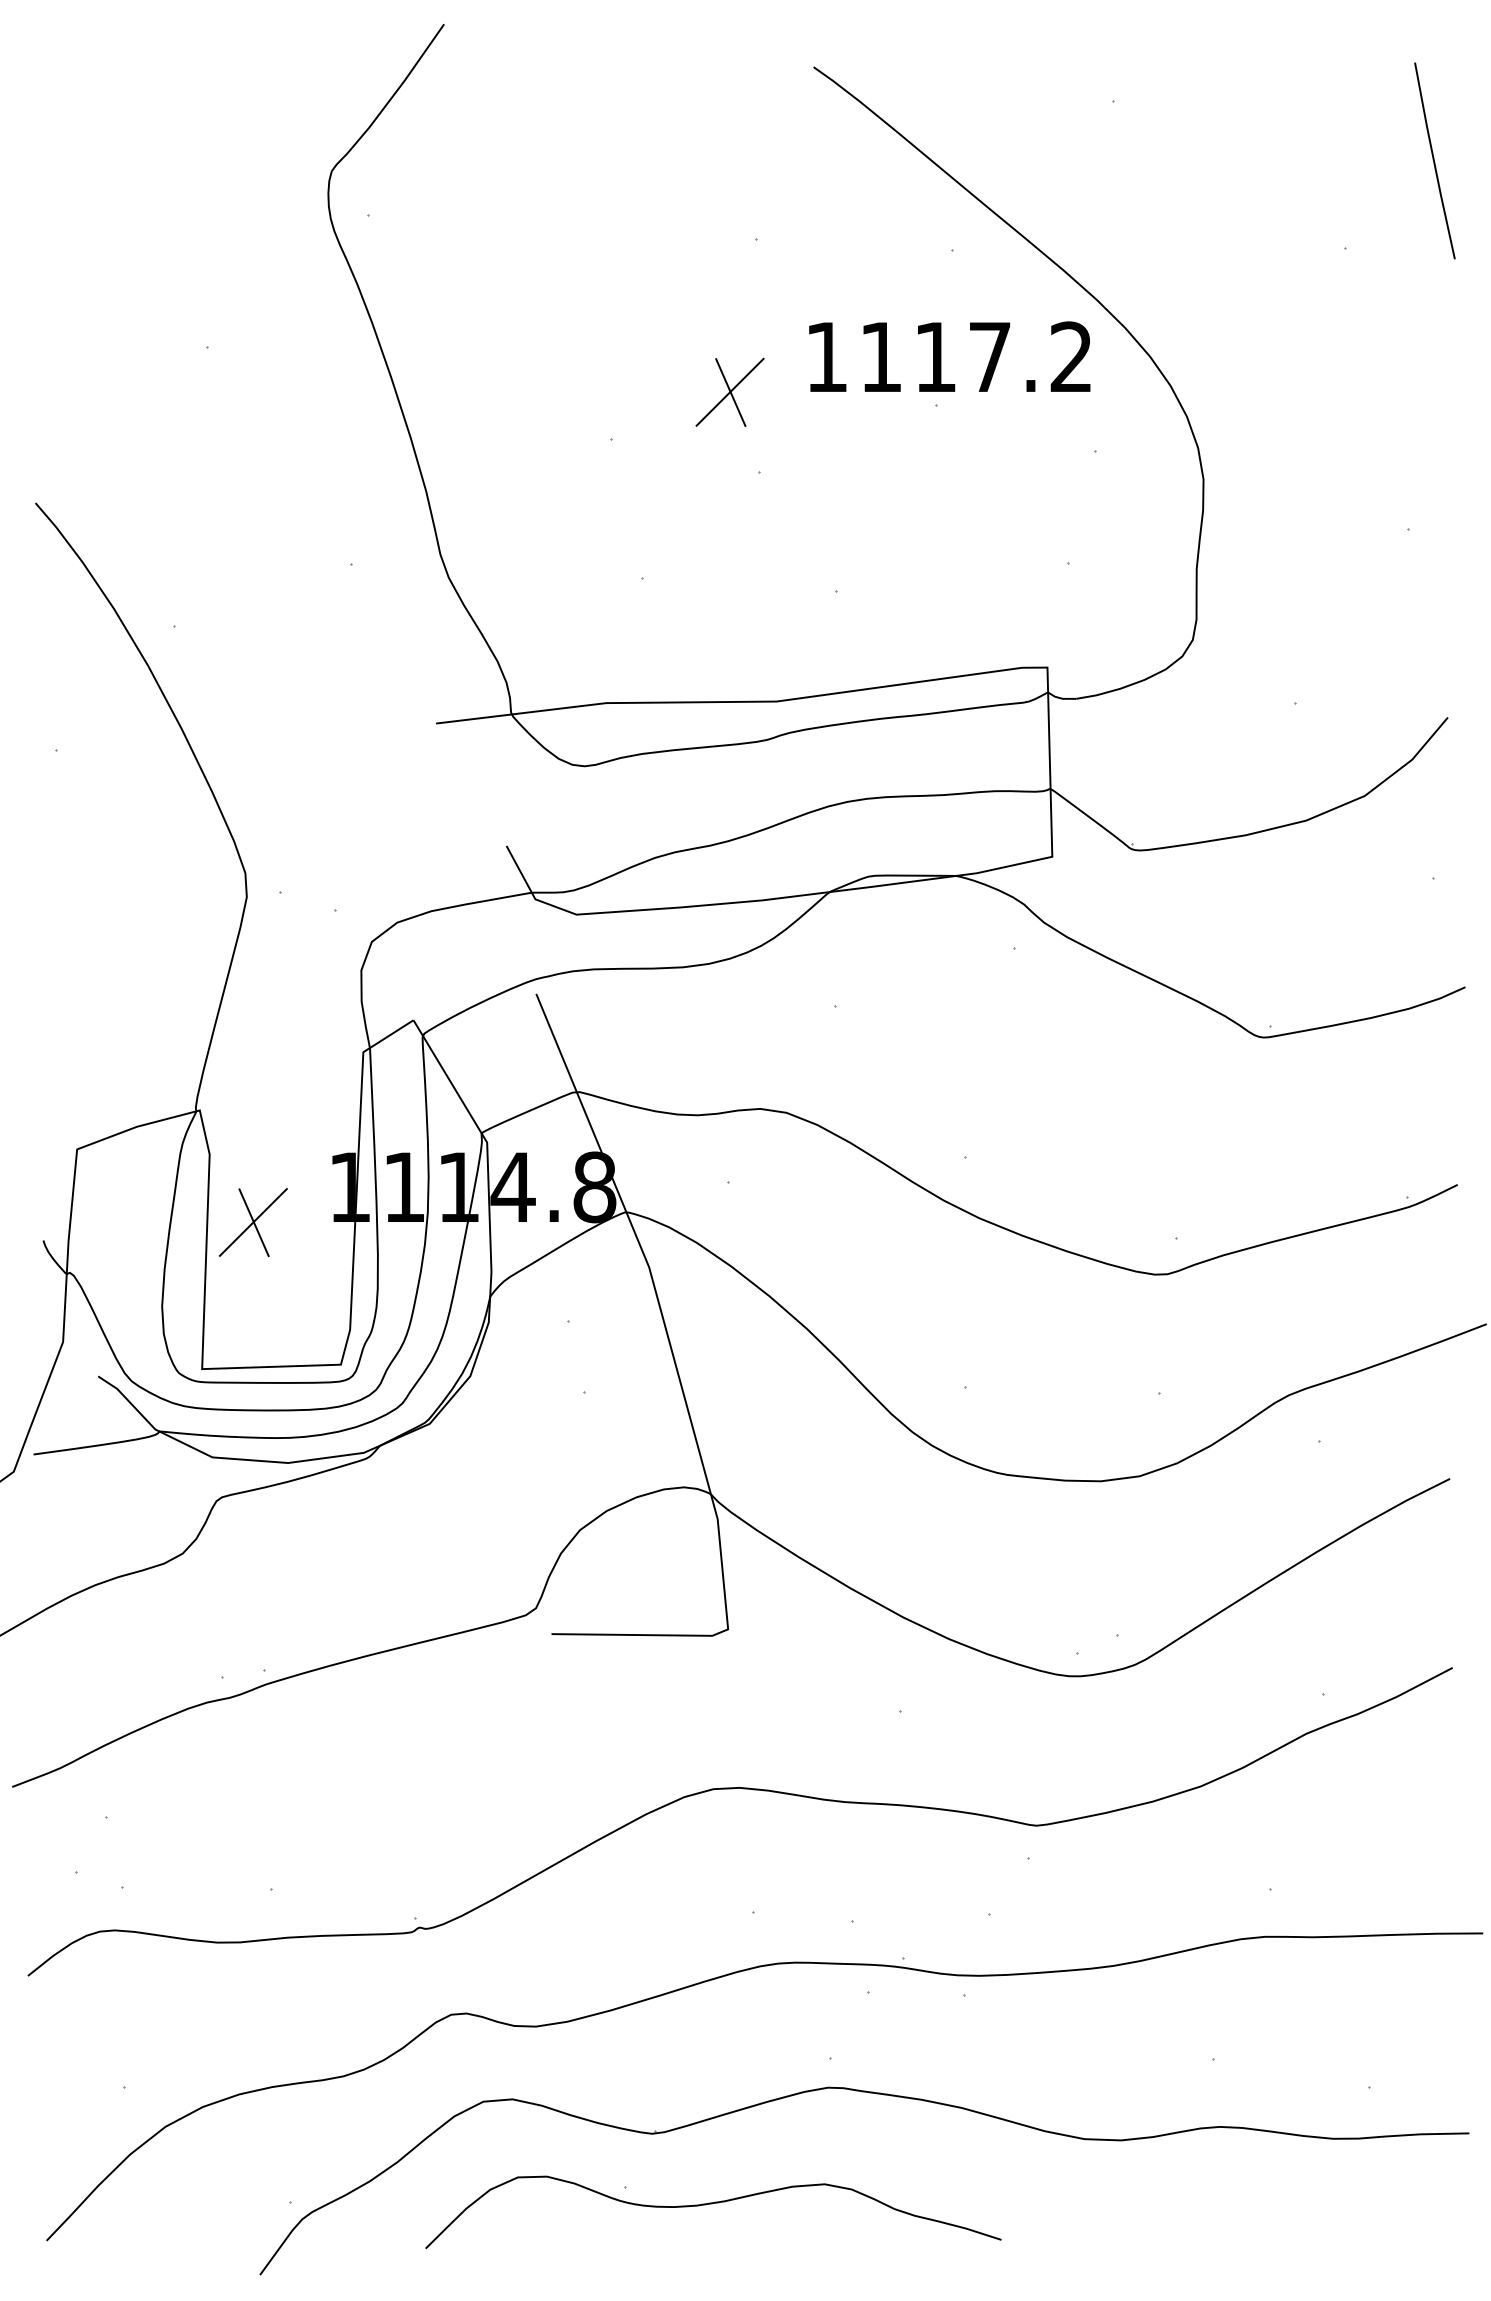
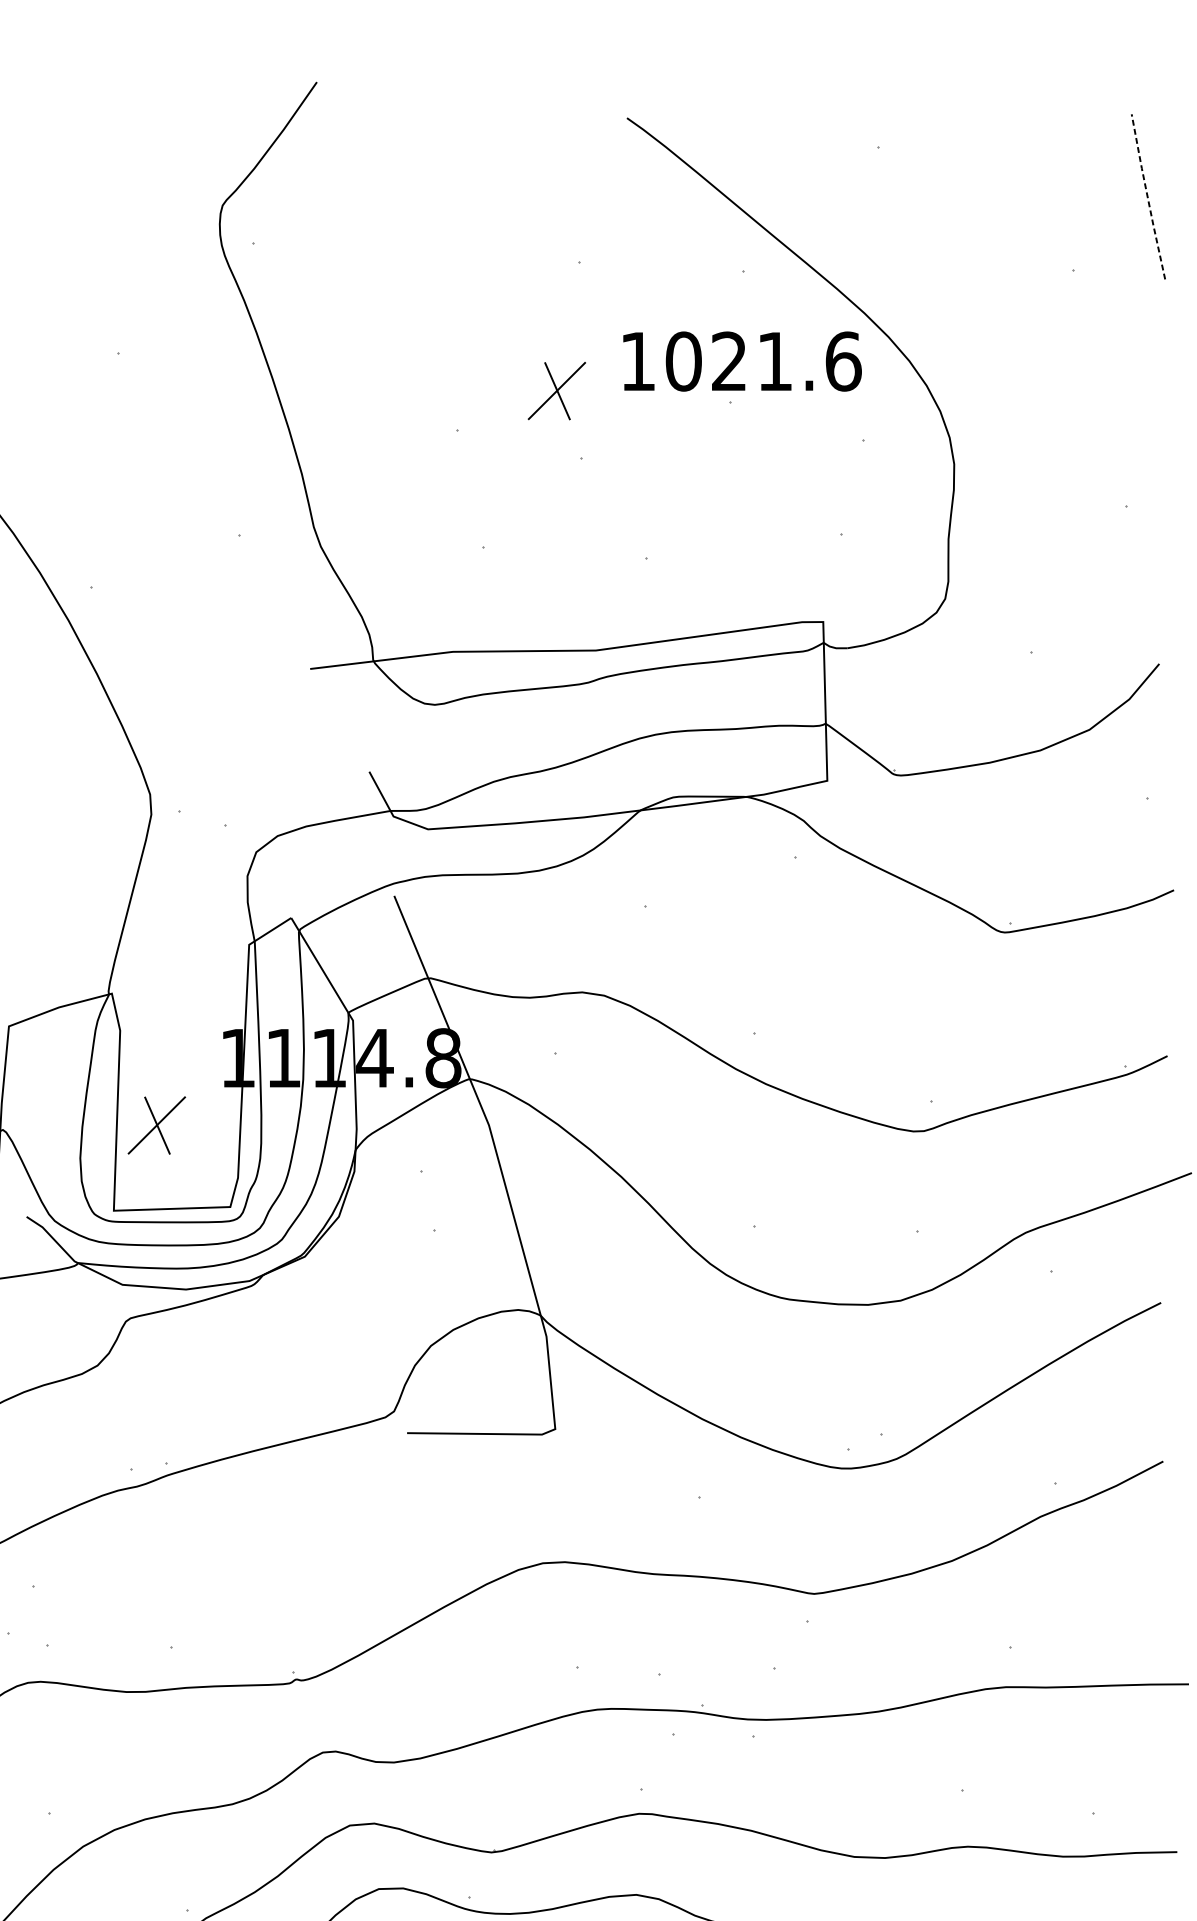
line: (1433, 160) -> (1147, 196), solid -> dashed
text: (976, 357) -> (763, 361), 1117.2 -> 1021.6
part: (252, 1222) -> (156, 1125), moved

